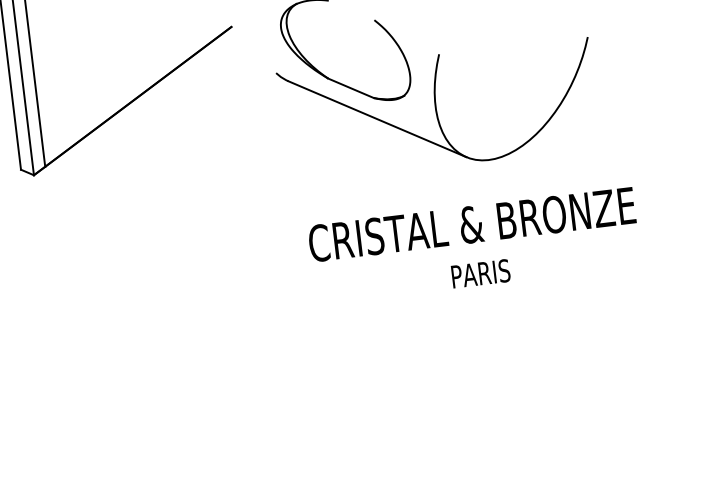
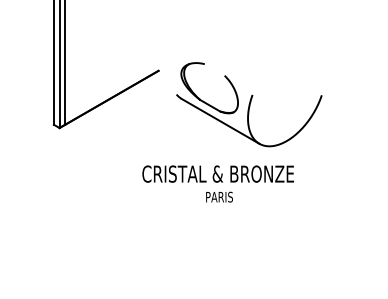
text: (472, 244) -> (217, 183), moved

